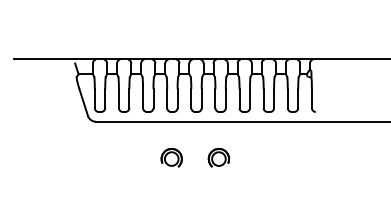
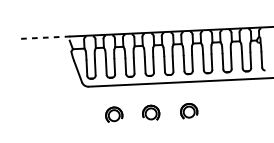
line: (44, 58) -> (44, 37), solid -> dashed
part: (125, 157) -> (113, 114), added

